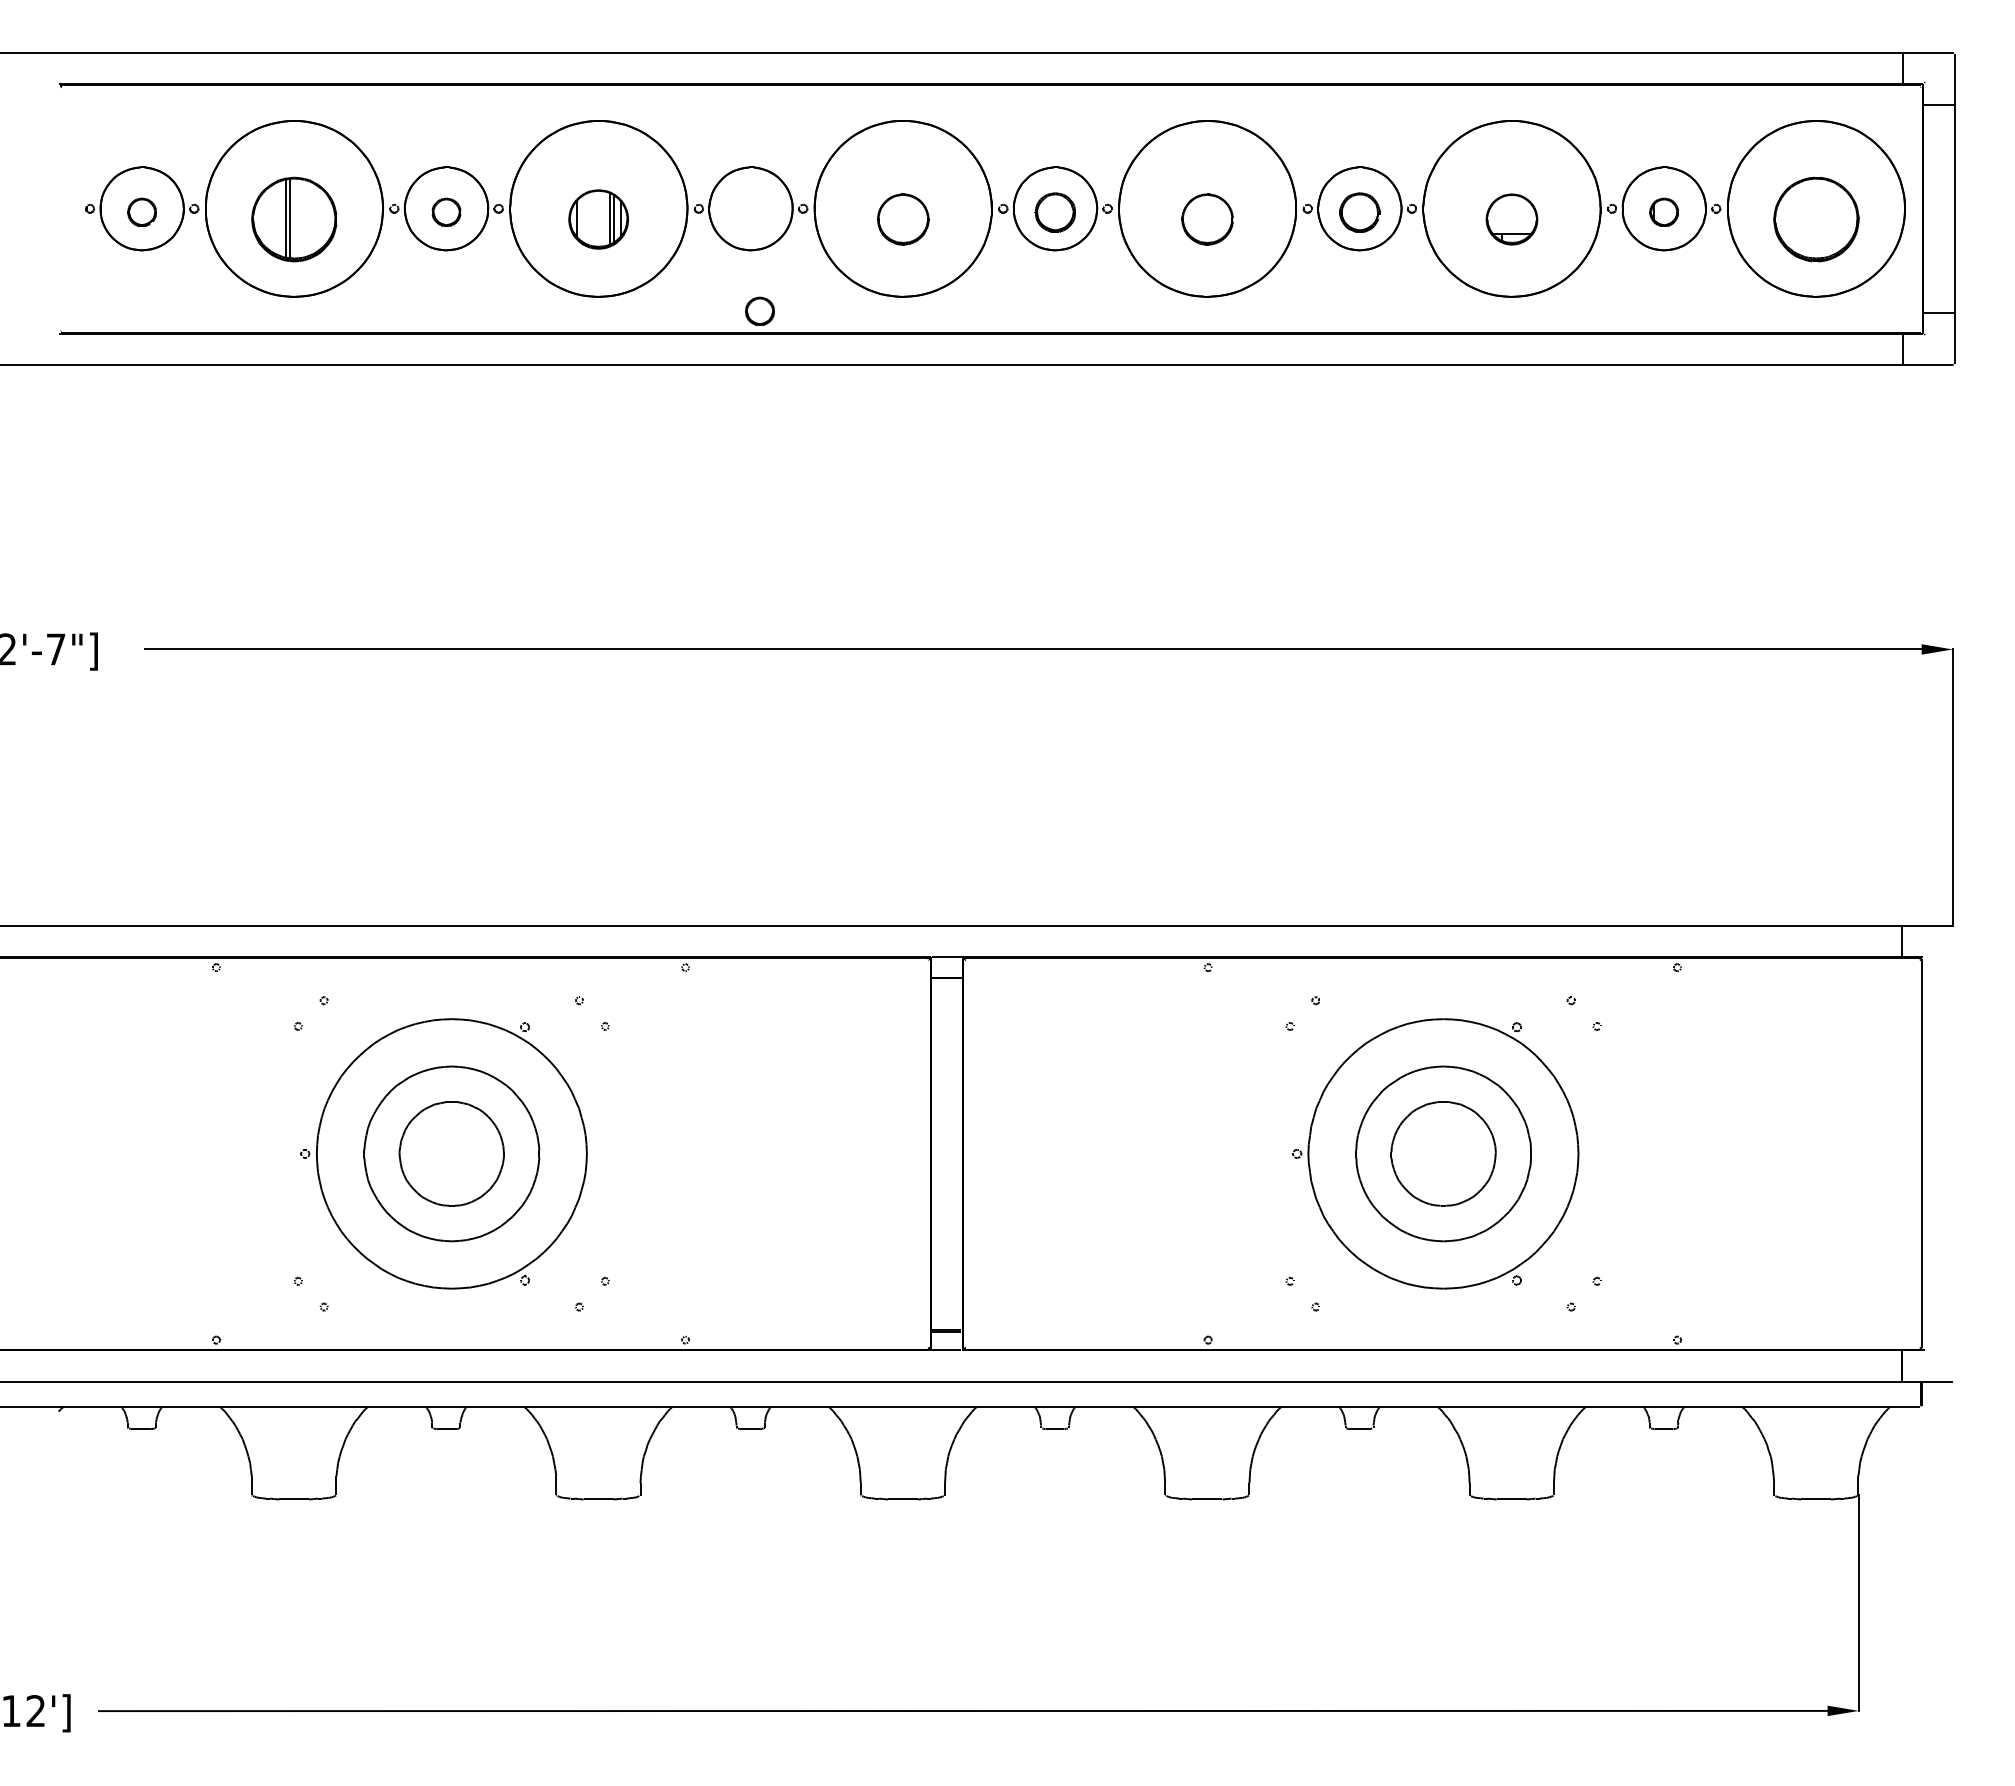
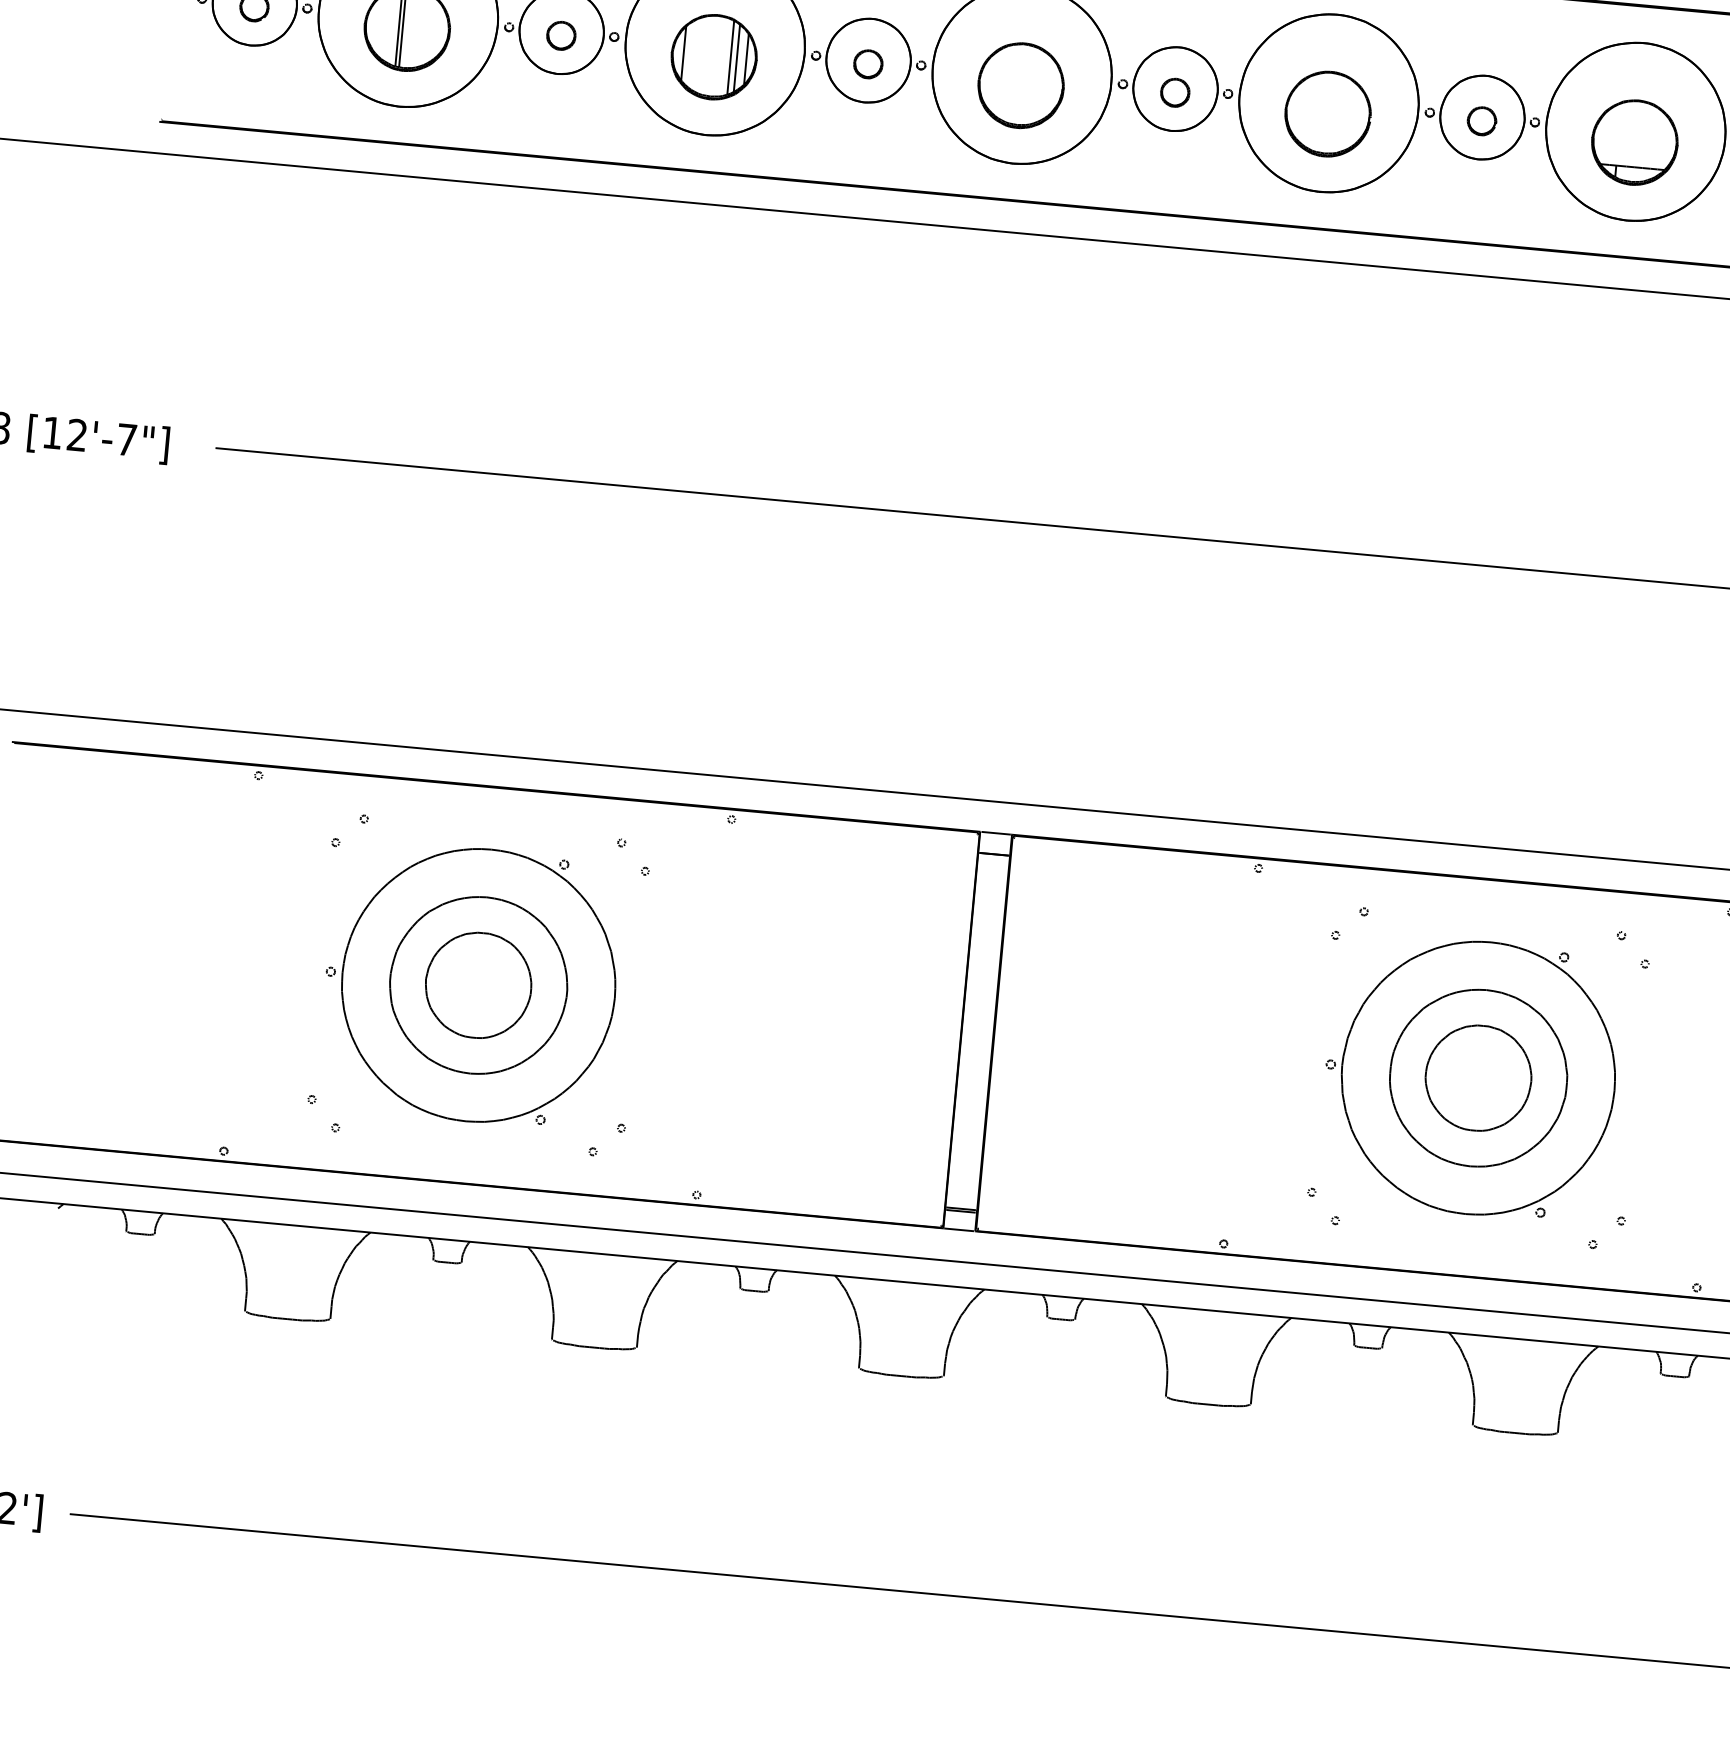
part: (1055, 211) -> (1175, 91), size x0.71
part: (1359, 211) -> (1481, 120), size x0.71
part: (598, 219) -> (713, 57), size x1.43
part: (903, 219) -> (1021, 85), size x1.67
part: (1207, 219) -> (1327, 114), size x1.67
part: (1511, 219) -> (1634, 142), size x1.67
part: (759, 310) -> (867, 63), moved

